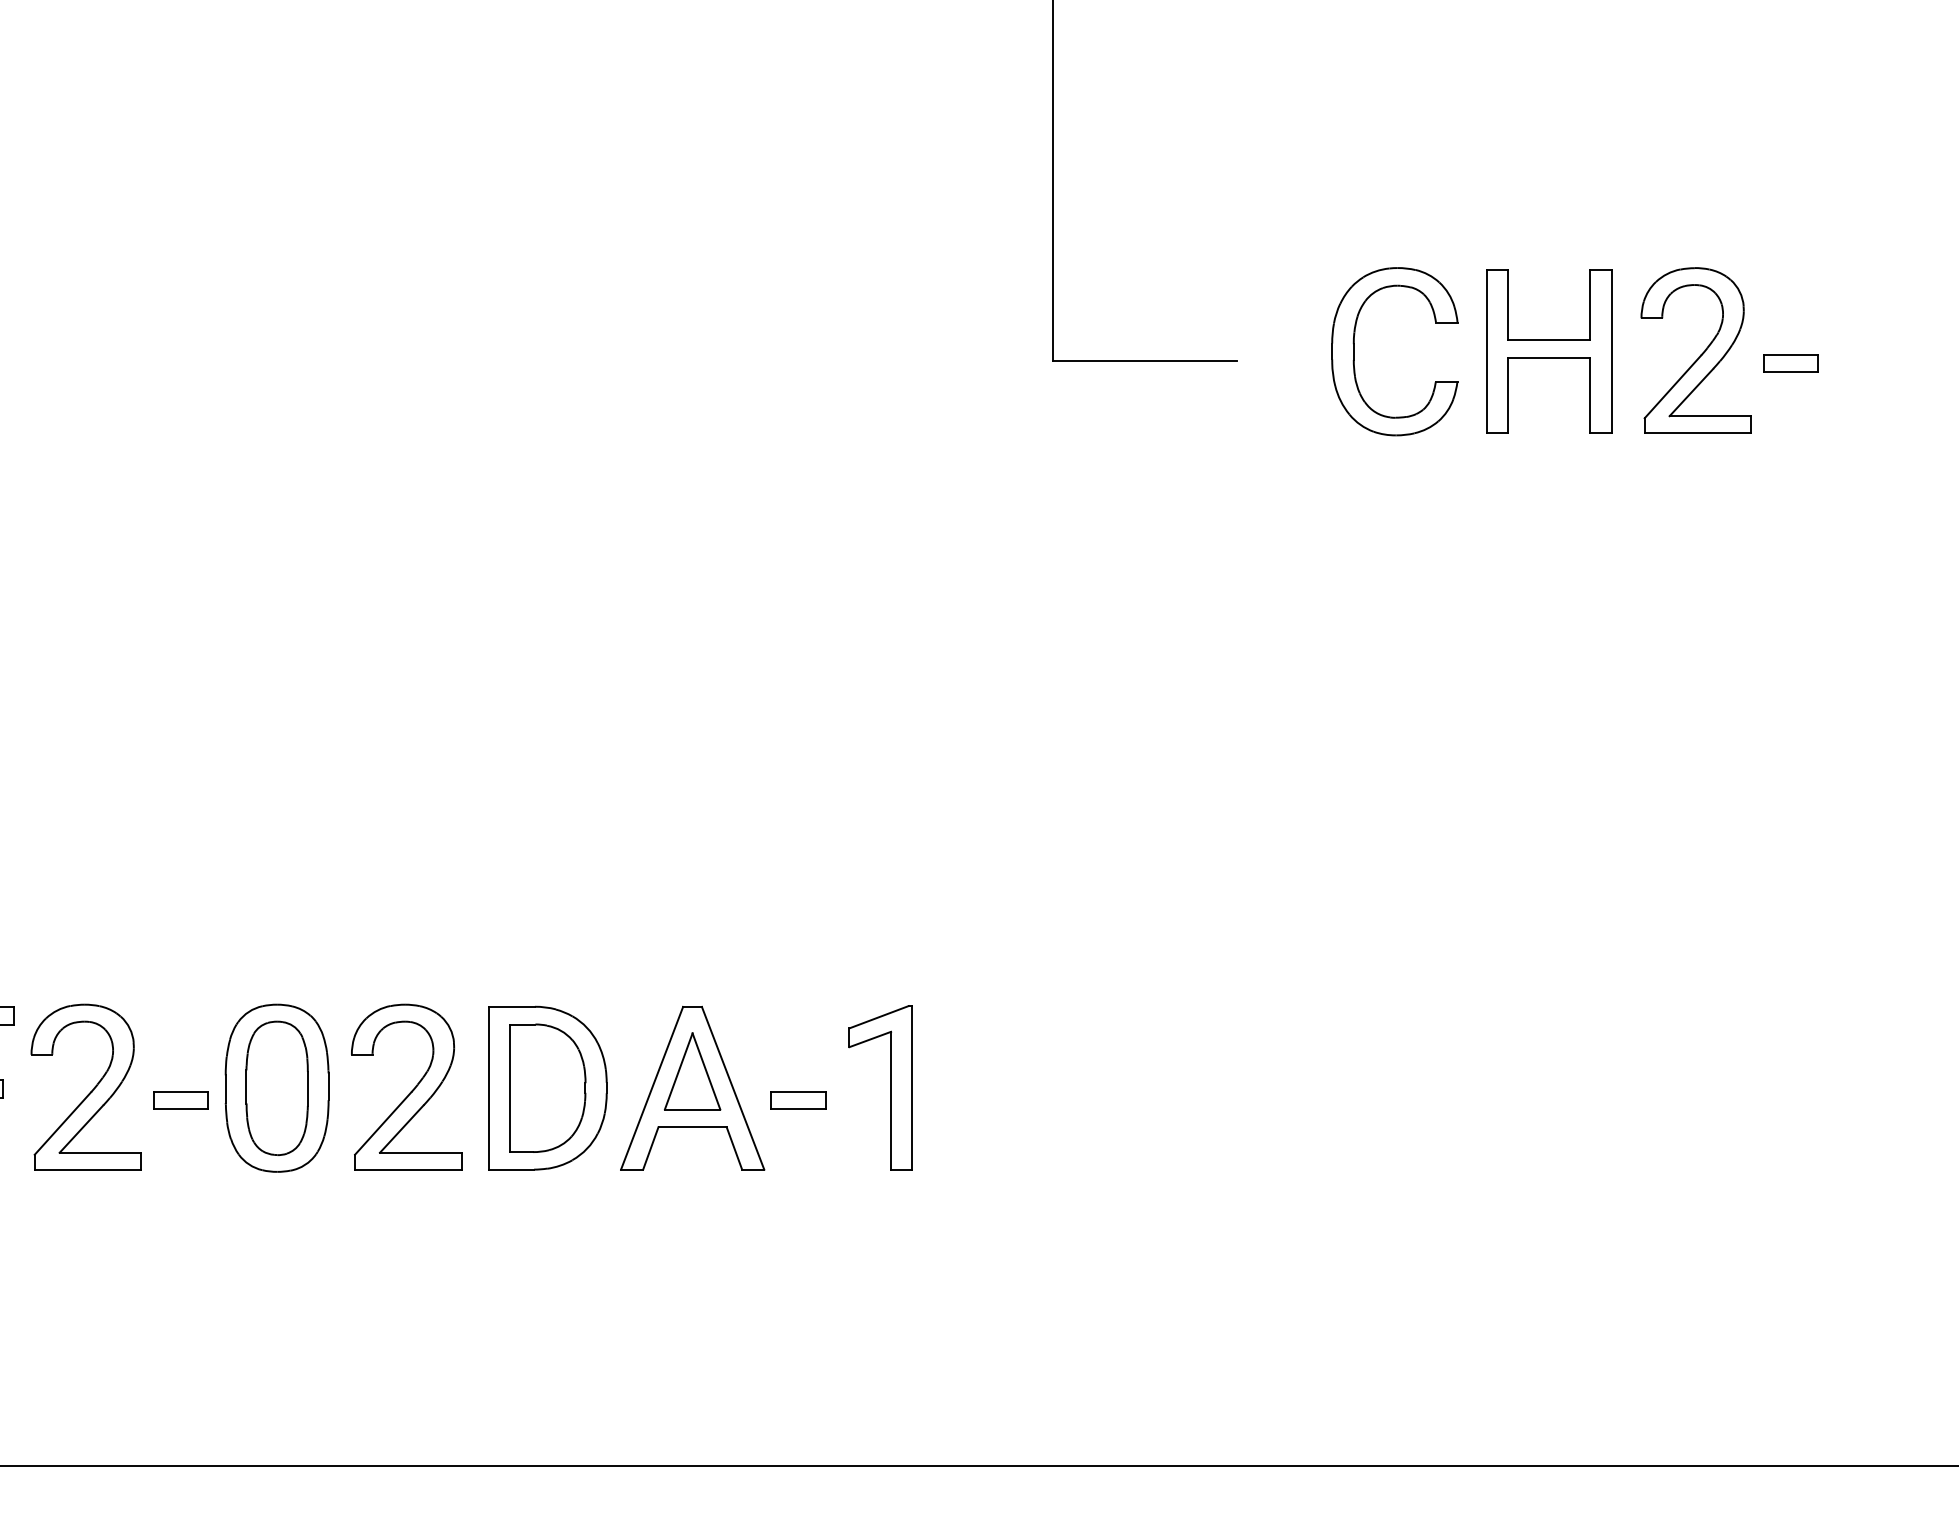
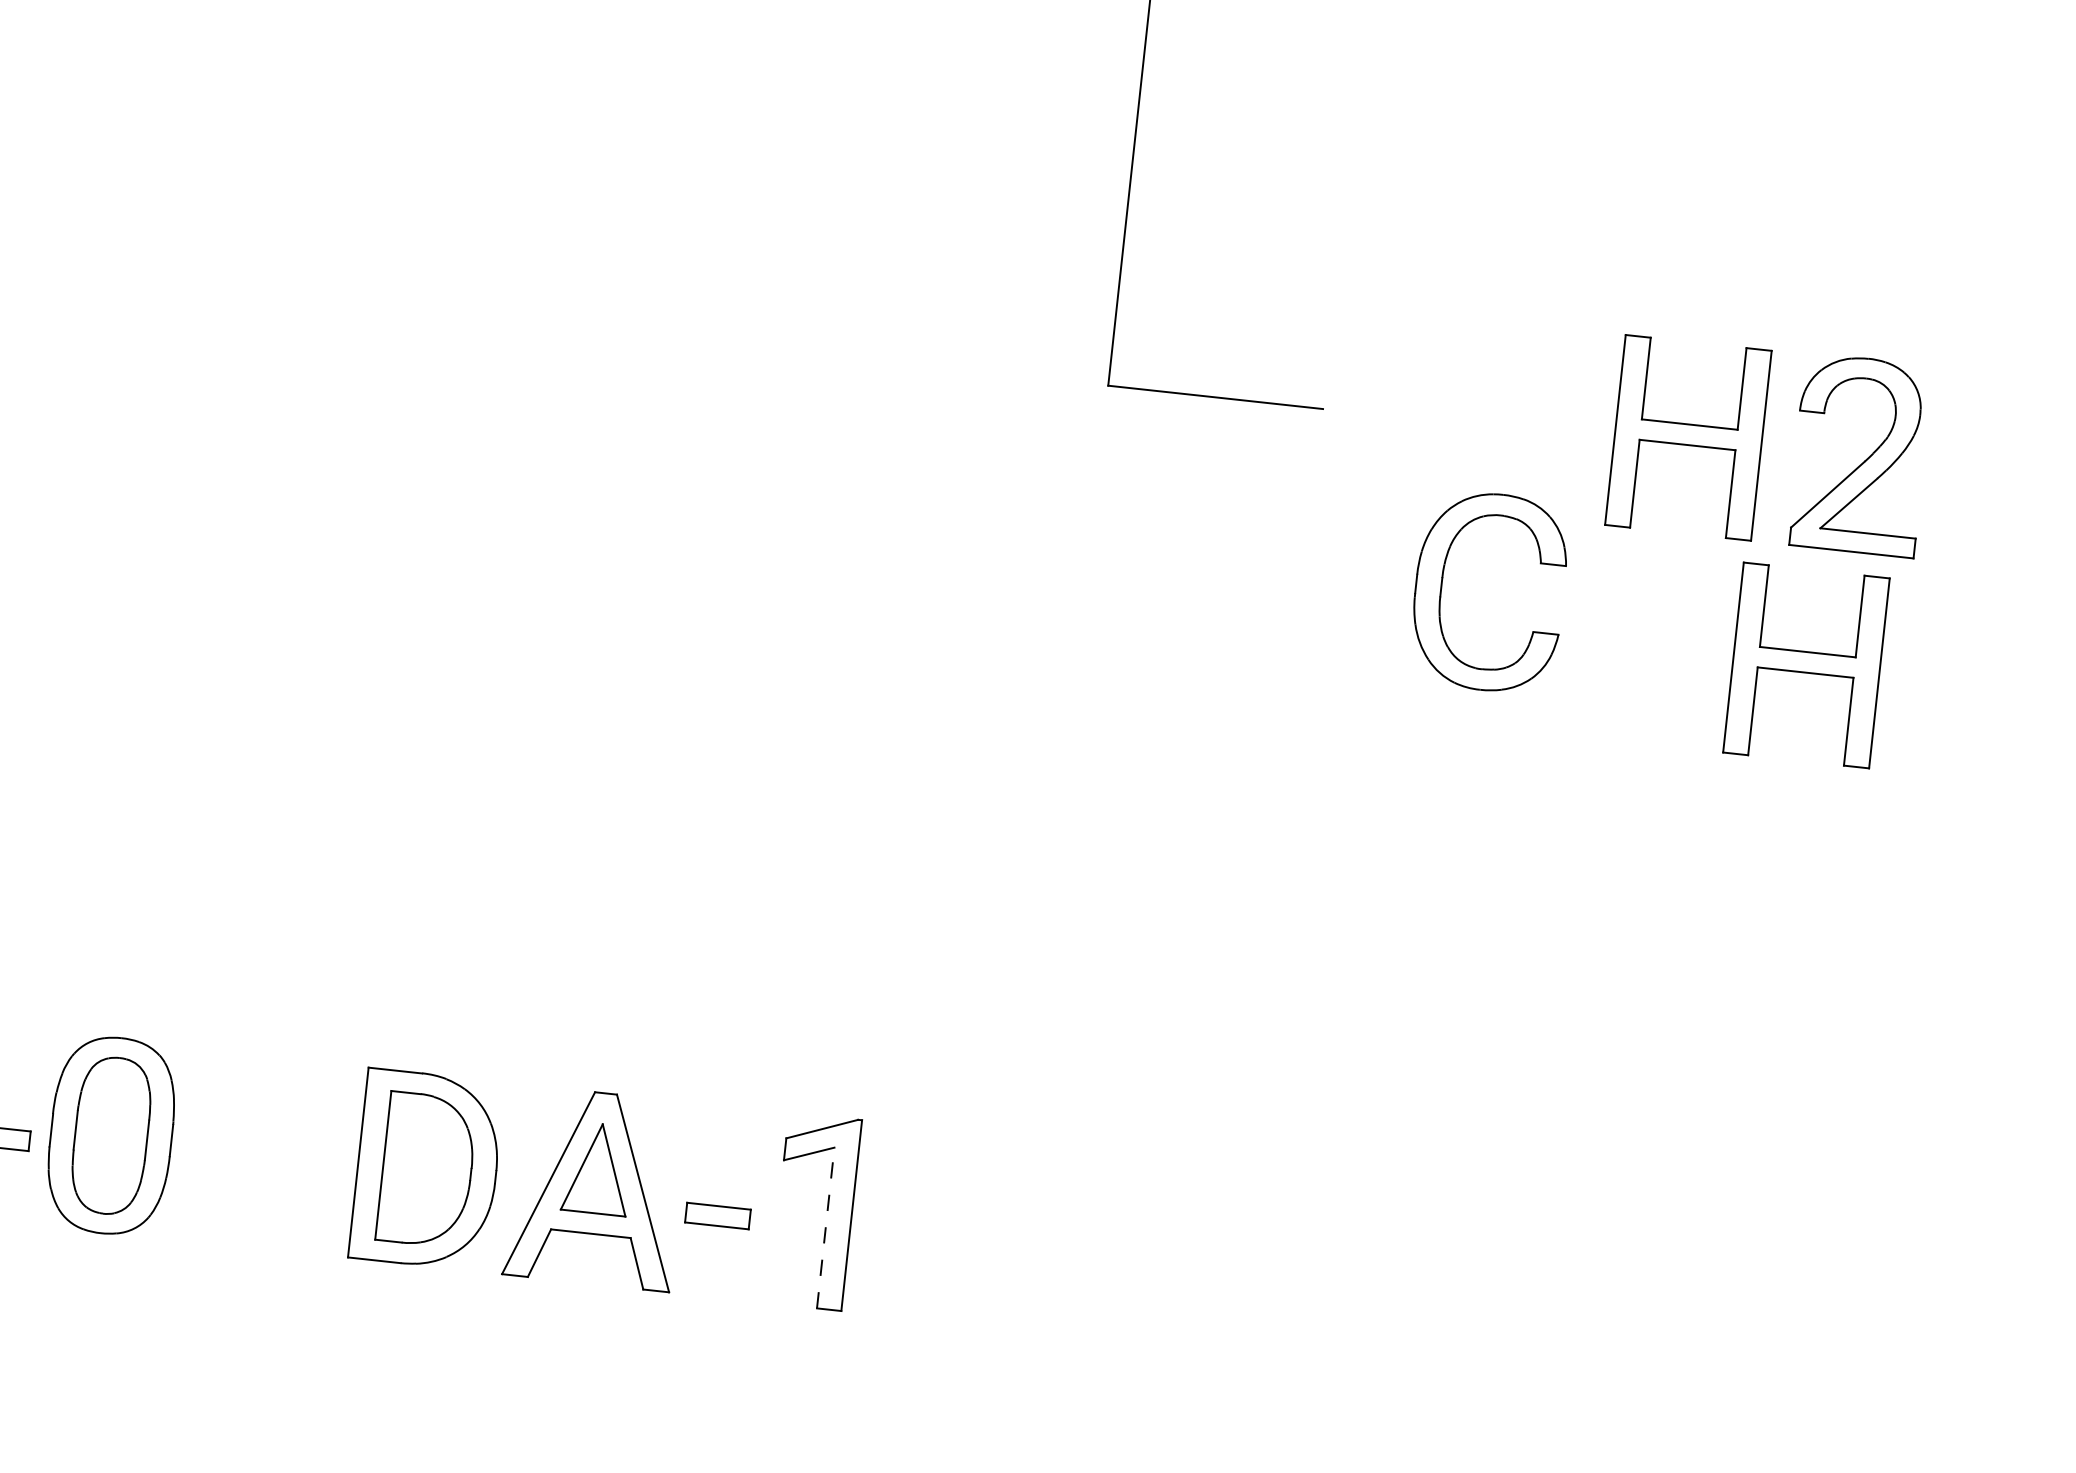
part: (1354, 351) -> (1442, 586), moved
part: (1790, 363) -> (1968, 482), removed
part: (1670, 533) -> (1806, 665), added
part: (411, 1090) -> (267, 1155), removed
line: (891, 1100) -> (826, 1227), solid -> dashed

